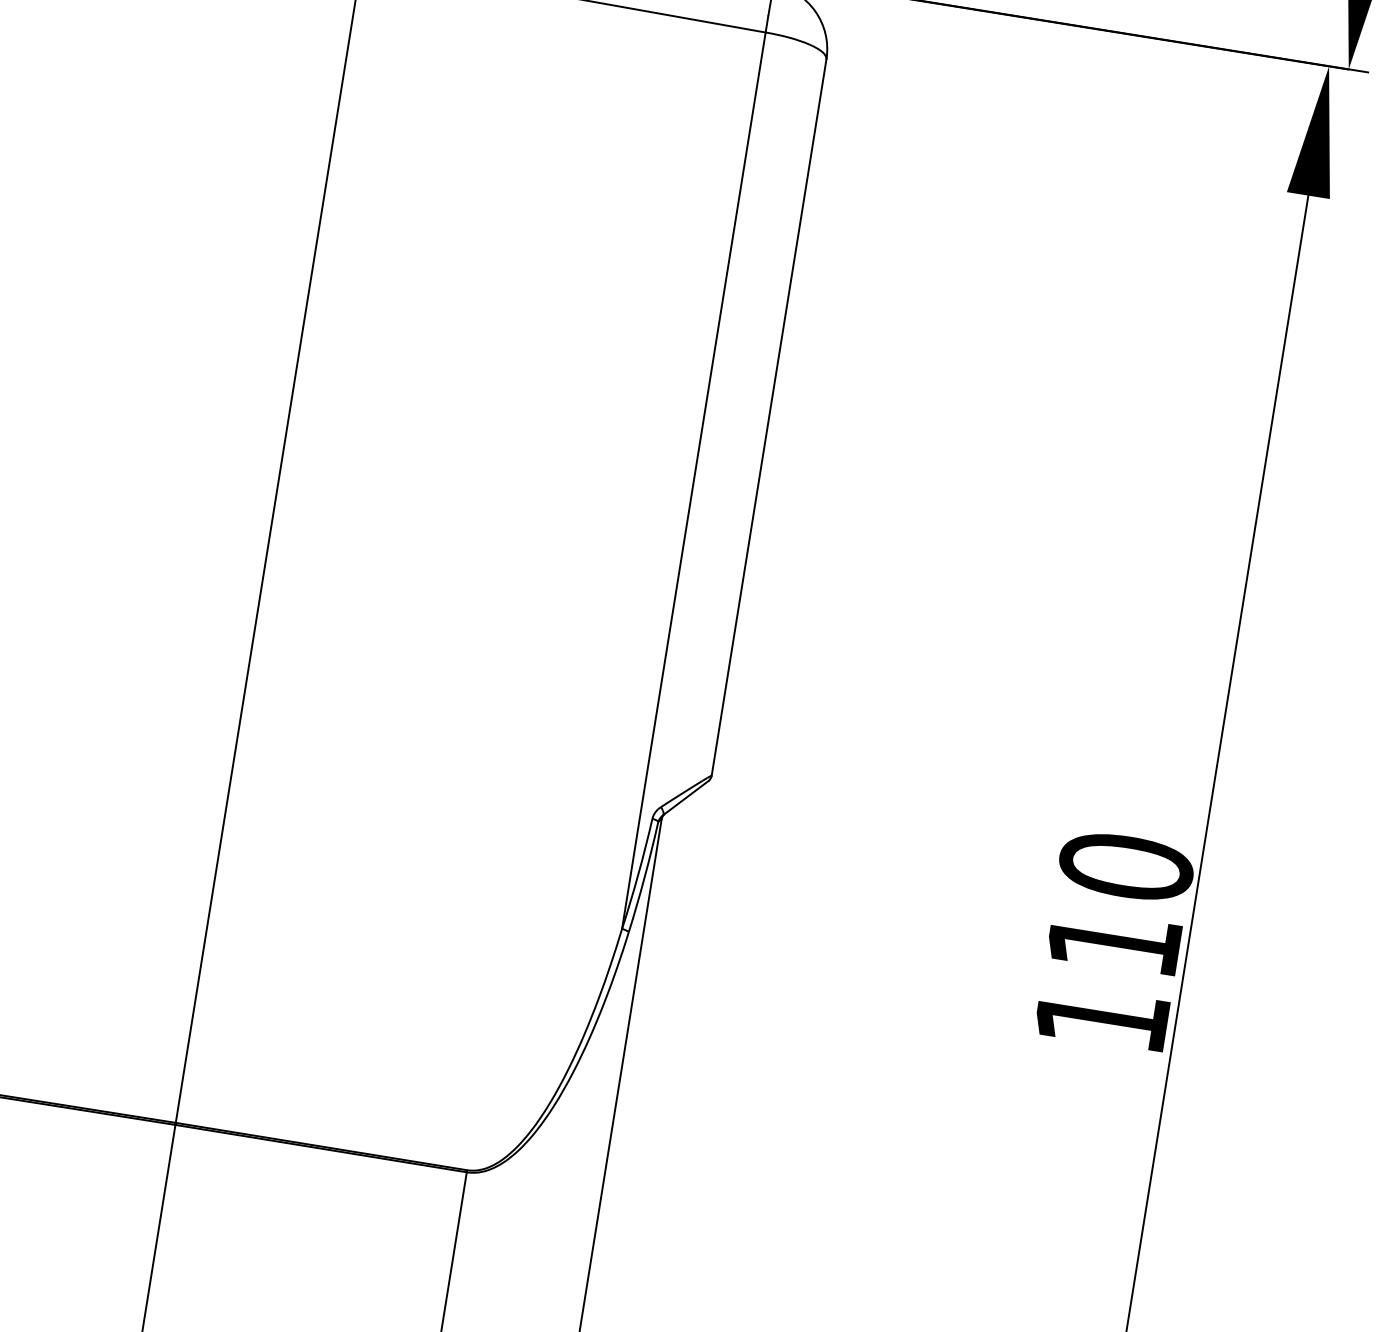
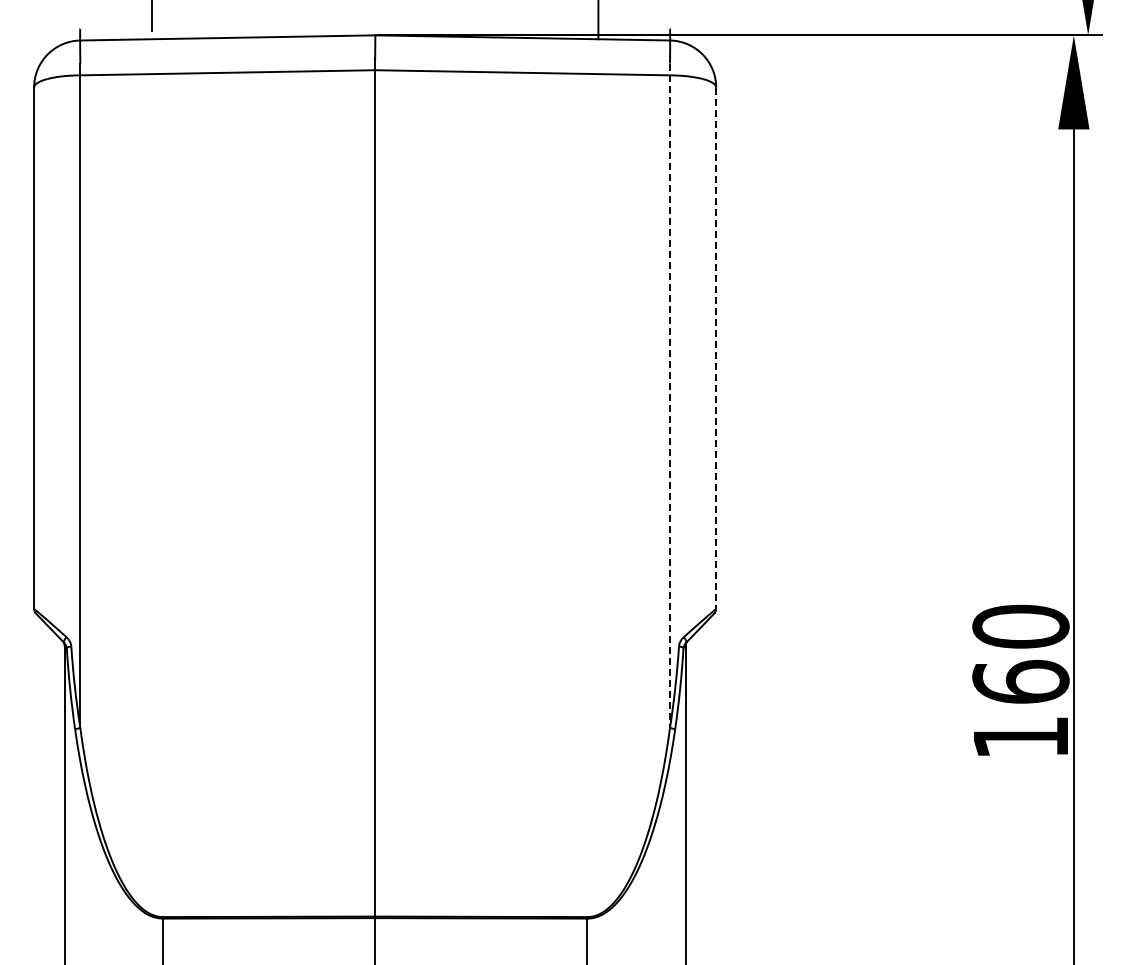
line: (769, 417) -> (716, 348), solid -> dashed
line: (694, 473) -> (669, 396), solid -> dashed
text: (1113, 941) -> (1020, 681), 110 -> 160

